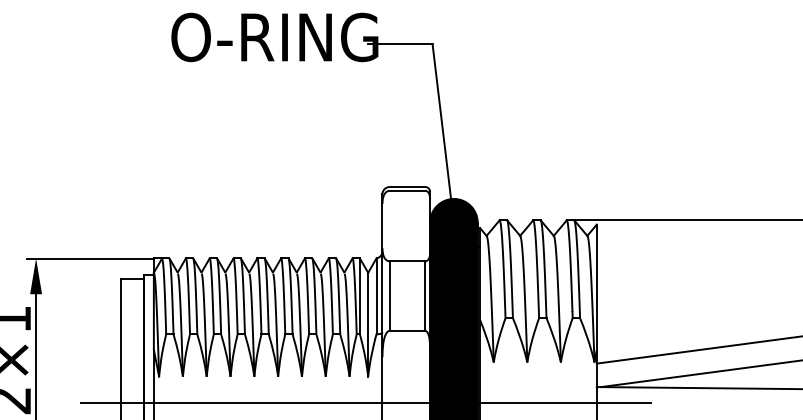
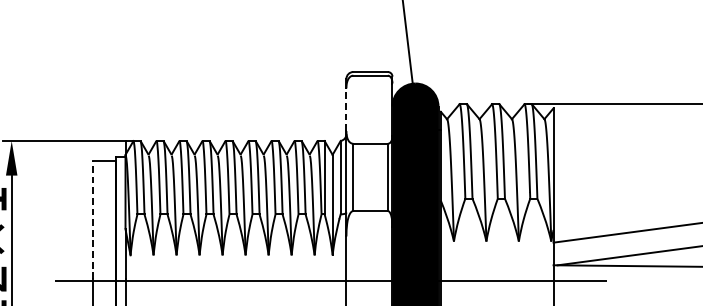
line: (382, 225) -> (346, 109), solid -> dashed
line: (120, 339) -> (93, 219), solid -> dashed

